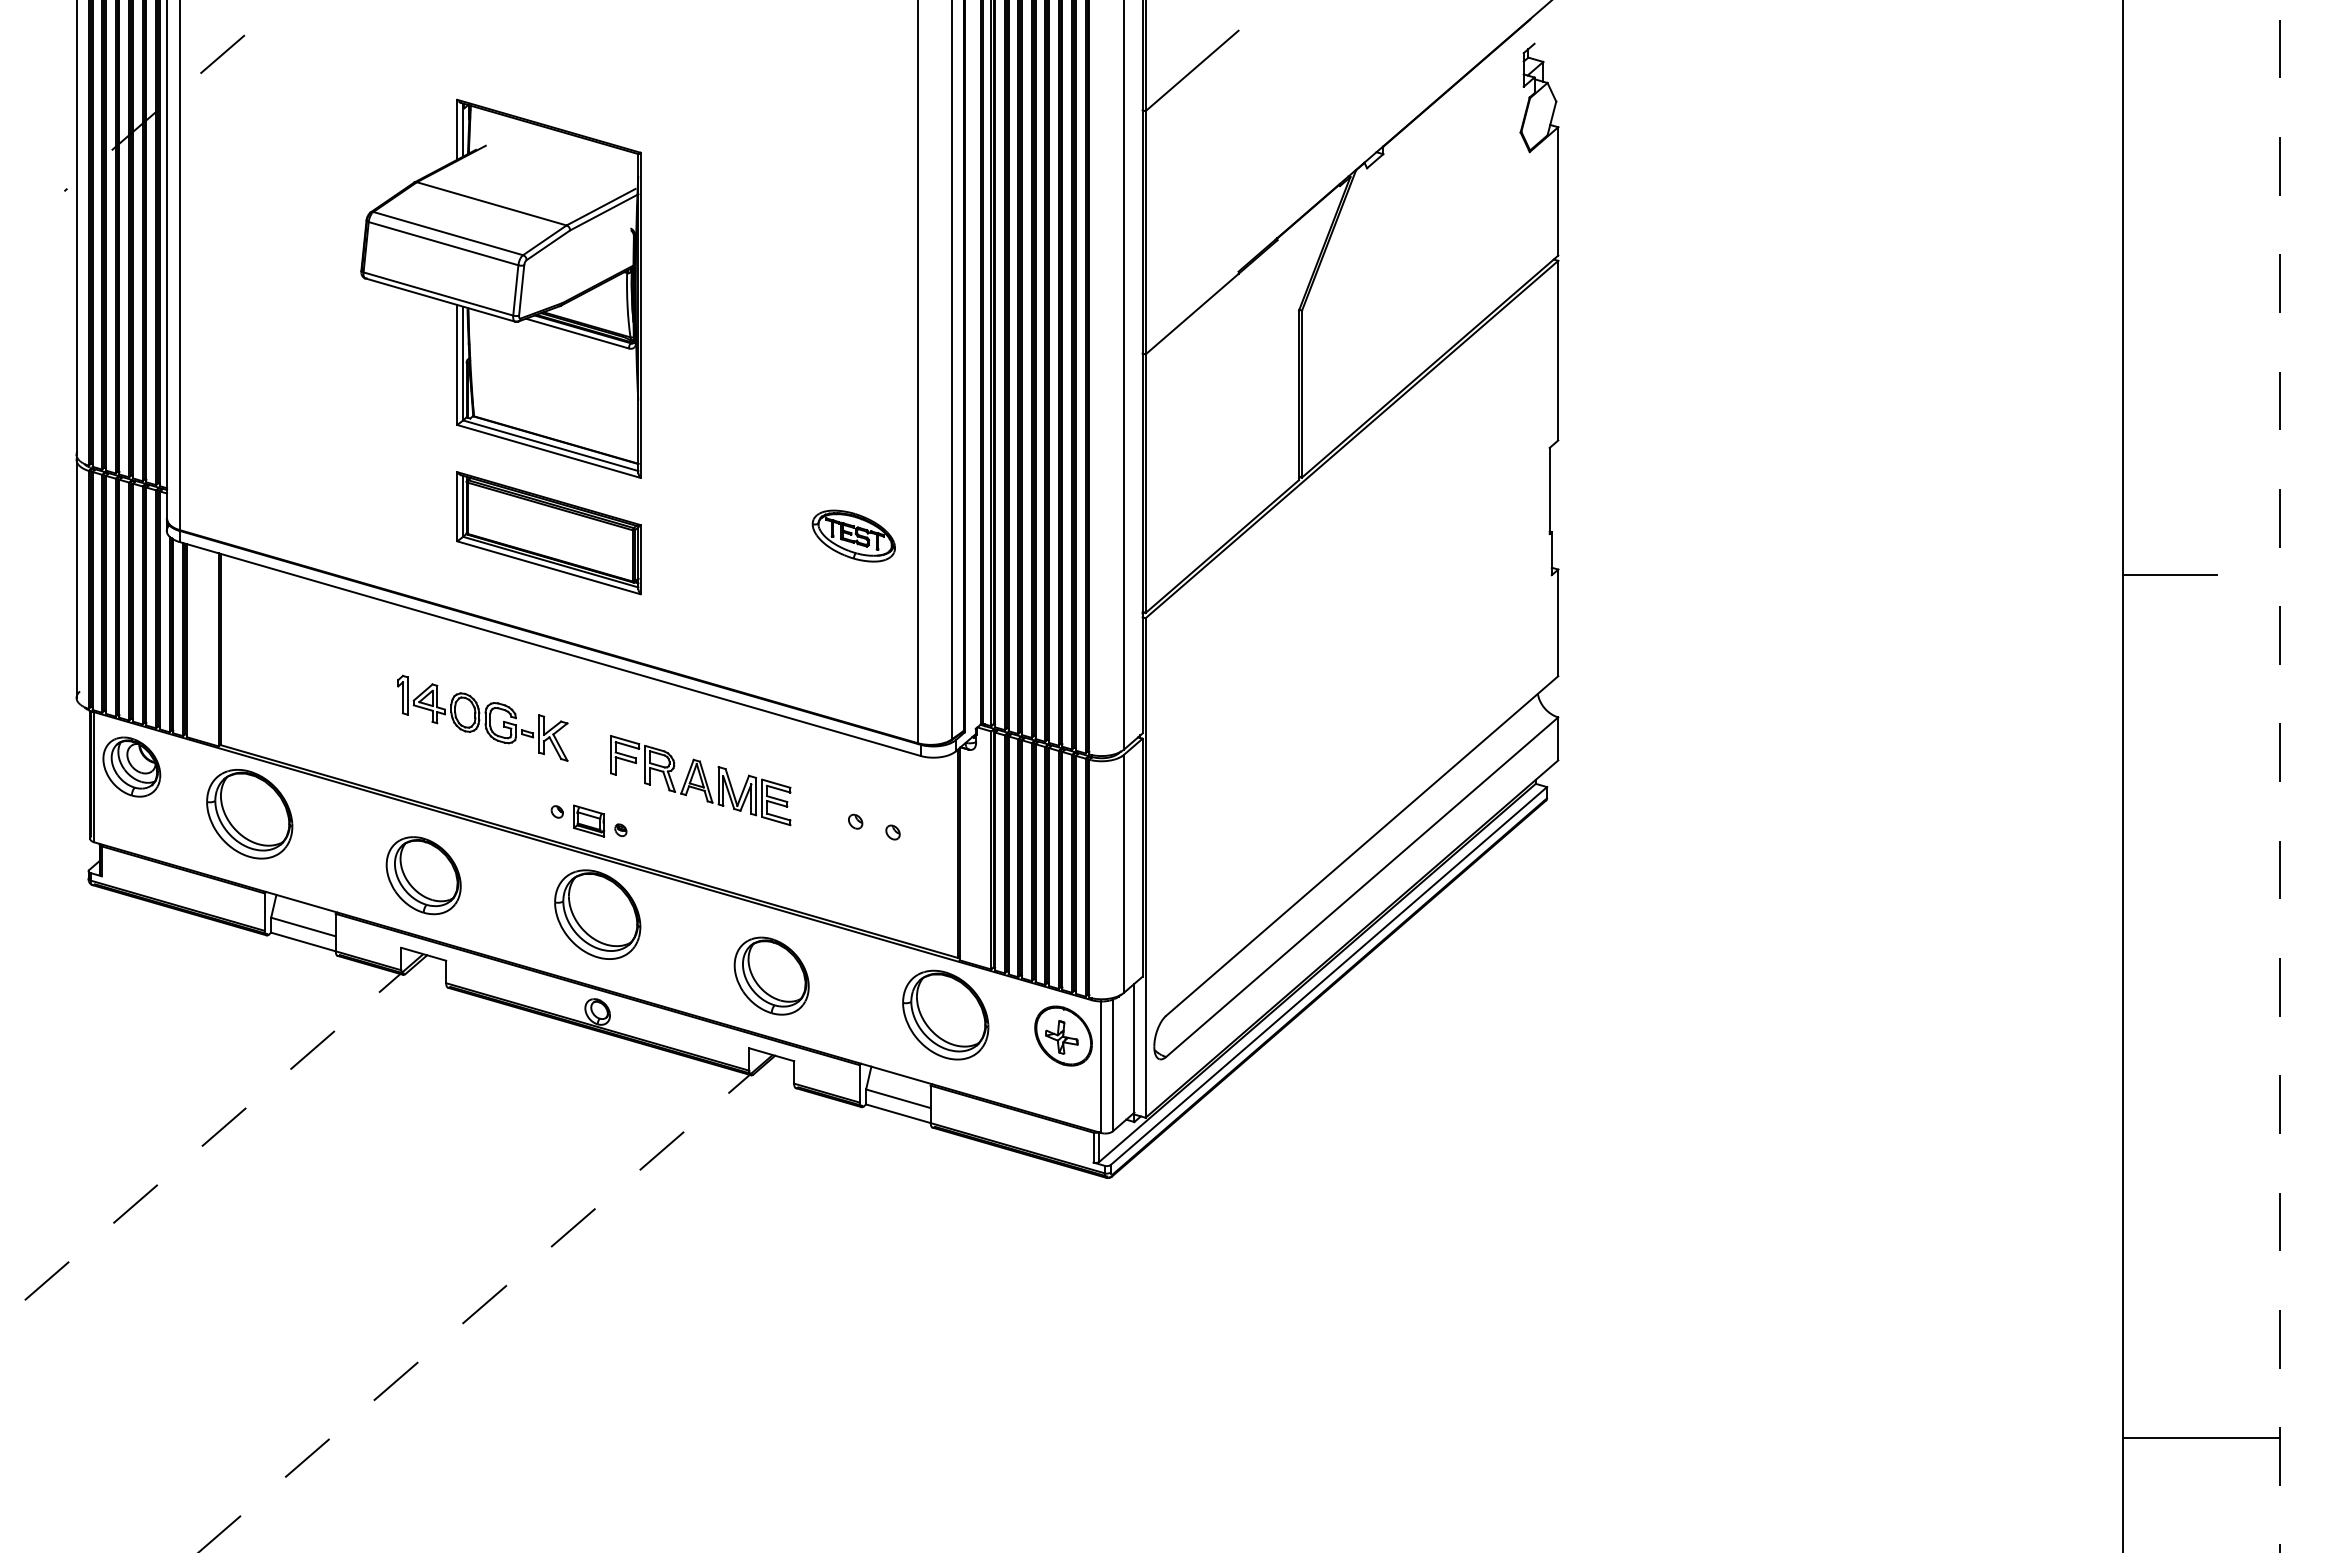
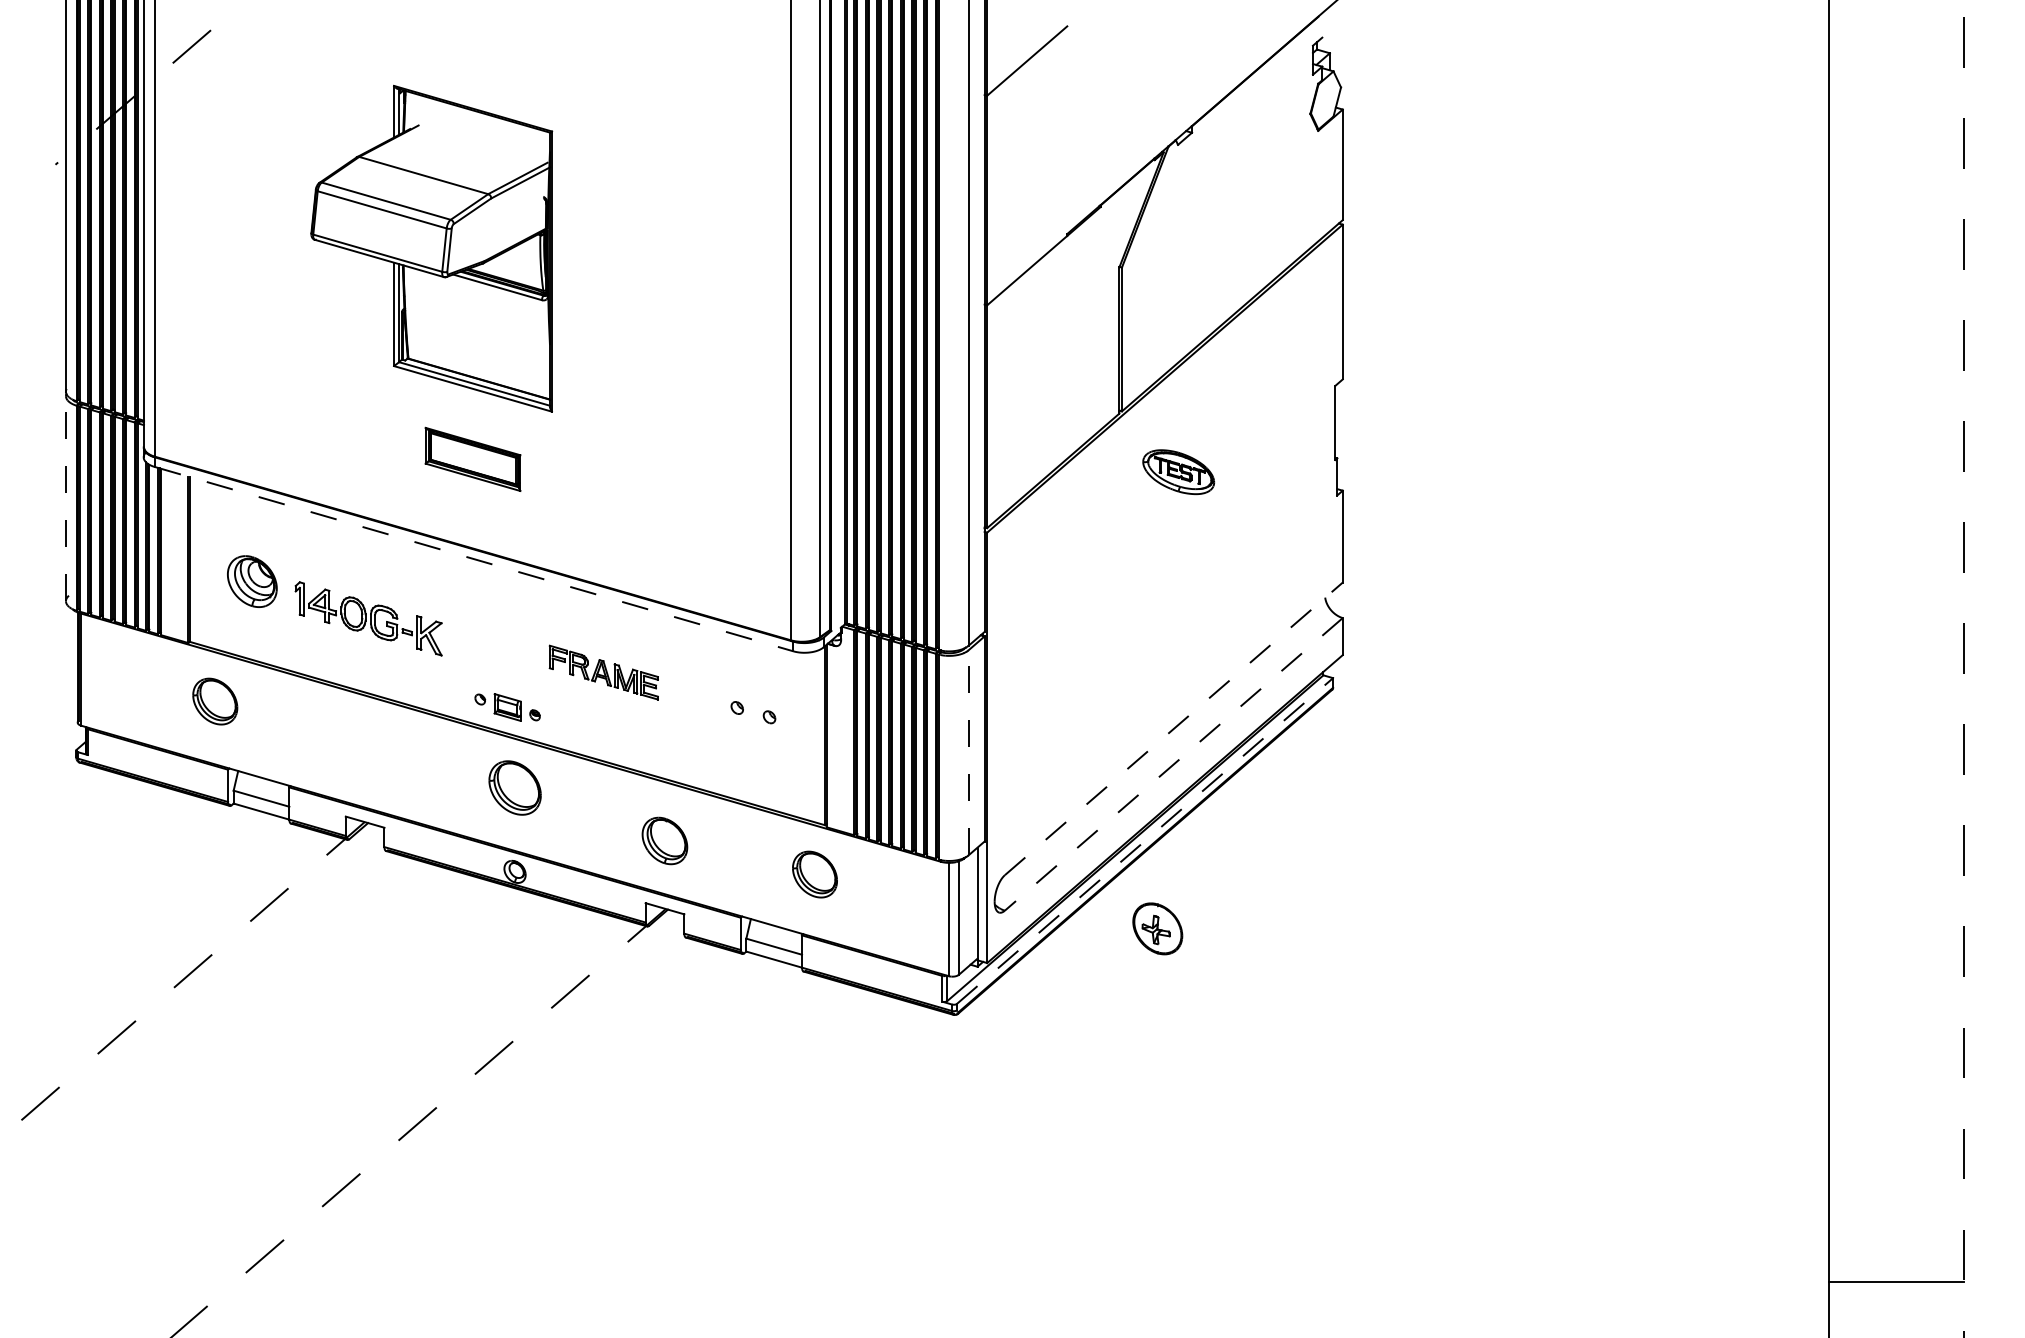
part: (548, 533) -> (472, 459), size x0.6
part: (853, 535) -> (1178, 471), moved
line: (2169, 575) -> (1869, 495), removed
line: (76, 578) -> (65, 498), solid -> dashed
line: (550, 649) -> (474, 559), solid -> dashed
part: (482, 717) -> (368, 618), moved
part: (131, 766) -> (252, 581), moved
part: (700, 780) -> (603, 672), size x0.7
part: (249, 814) -> (214, 701), size x0.6
line: (1362, 845) -> (1174, 728), solid -> dashed
line: (1124, 873) -> (968, 752), solid -> dashed
part: (423, 875) -> (364, 754), removed
line: (1361, 887) -> (1173, 764), solid -> dashed
part: (597, 914) -> (514, 787), size x0.7
part: (771, 975) -> (664, 840), size x0.7
line: (1328, 976) -> (1144, 841), solid -> dashed
part: (945, 1014) -> (814, 874), size x0.6
part: (1063, 1035) -> (1157, 928), moved
line: (2200, 1437) -> (1896, 1281), moved

